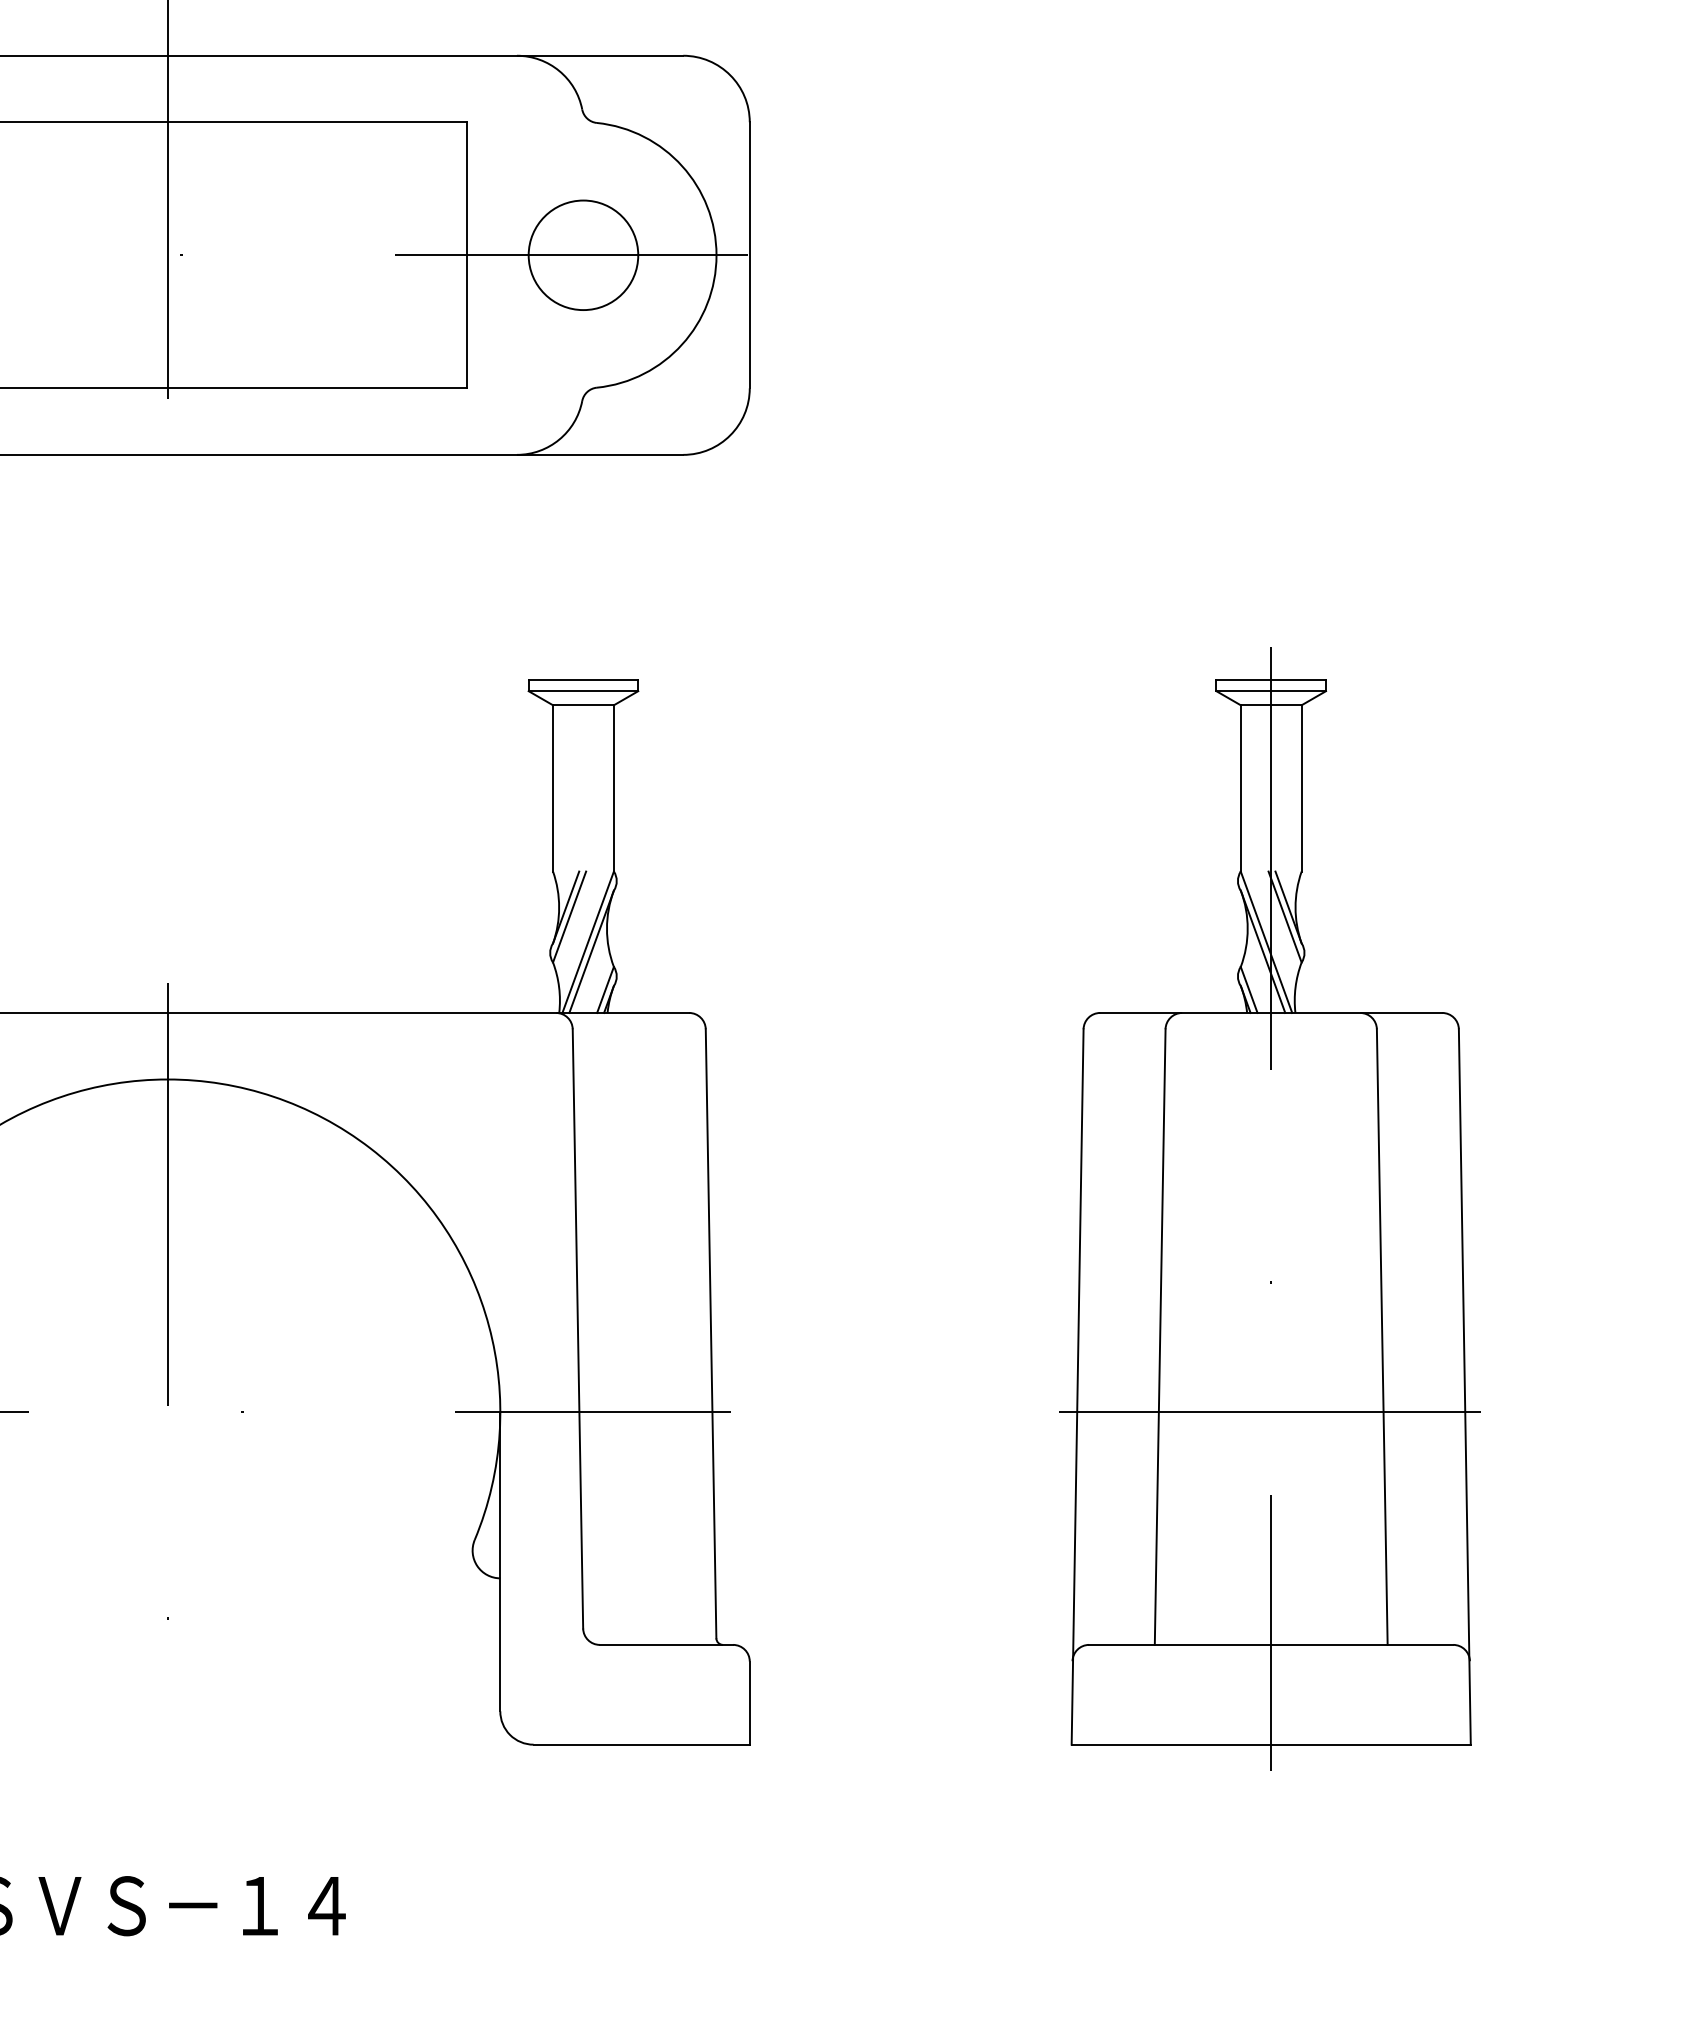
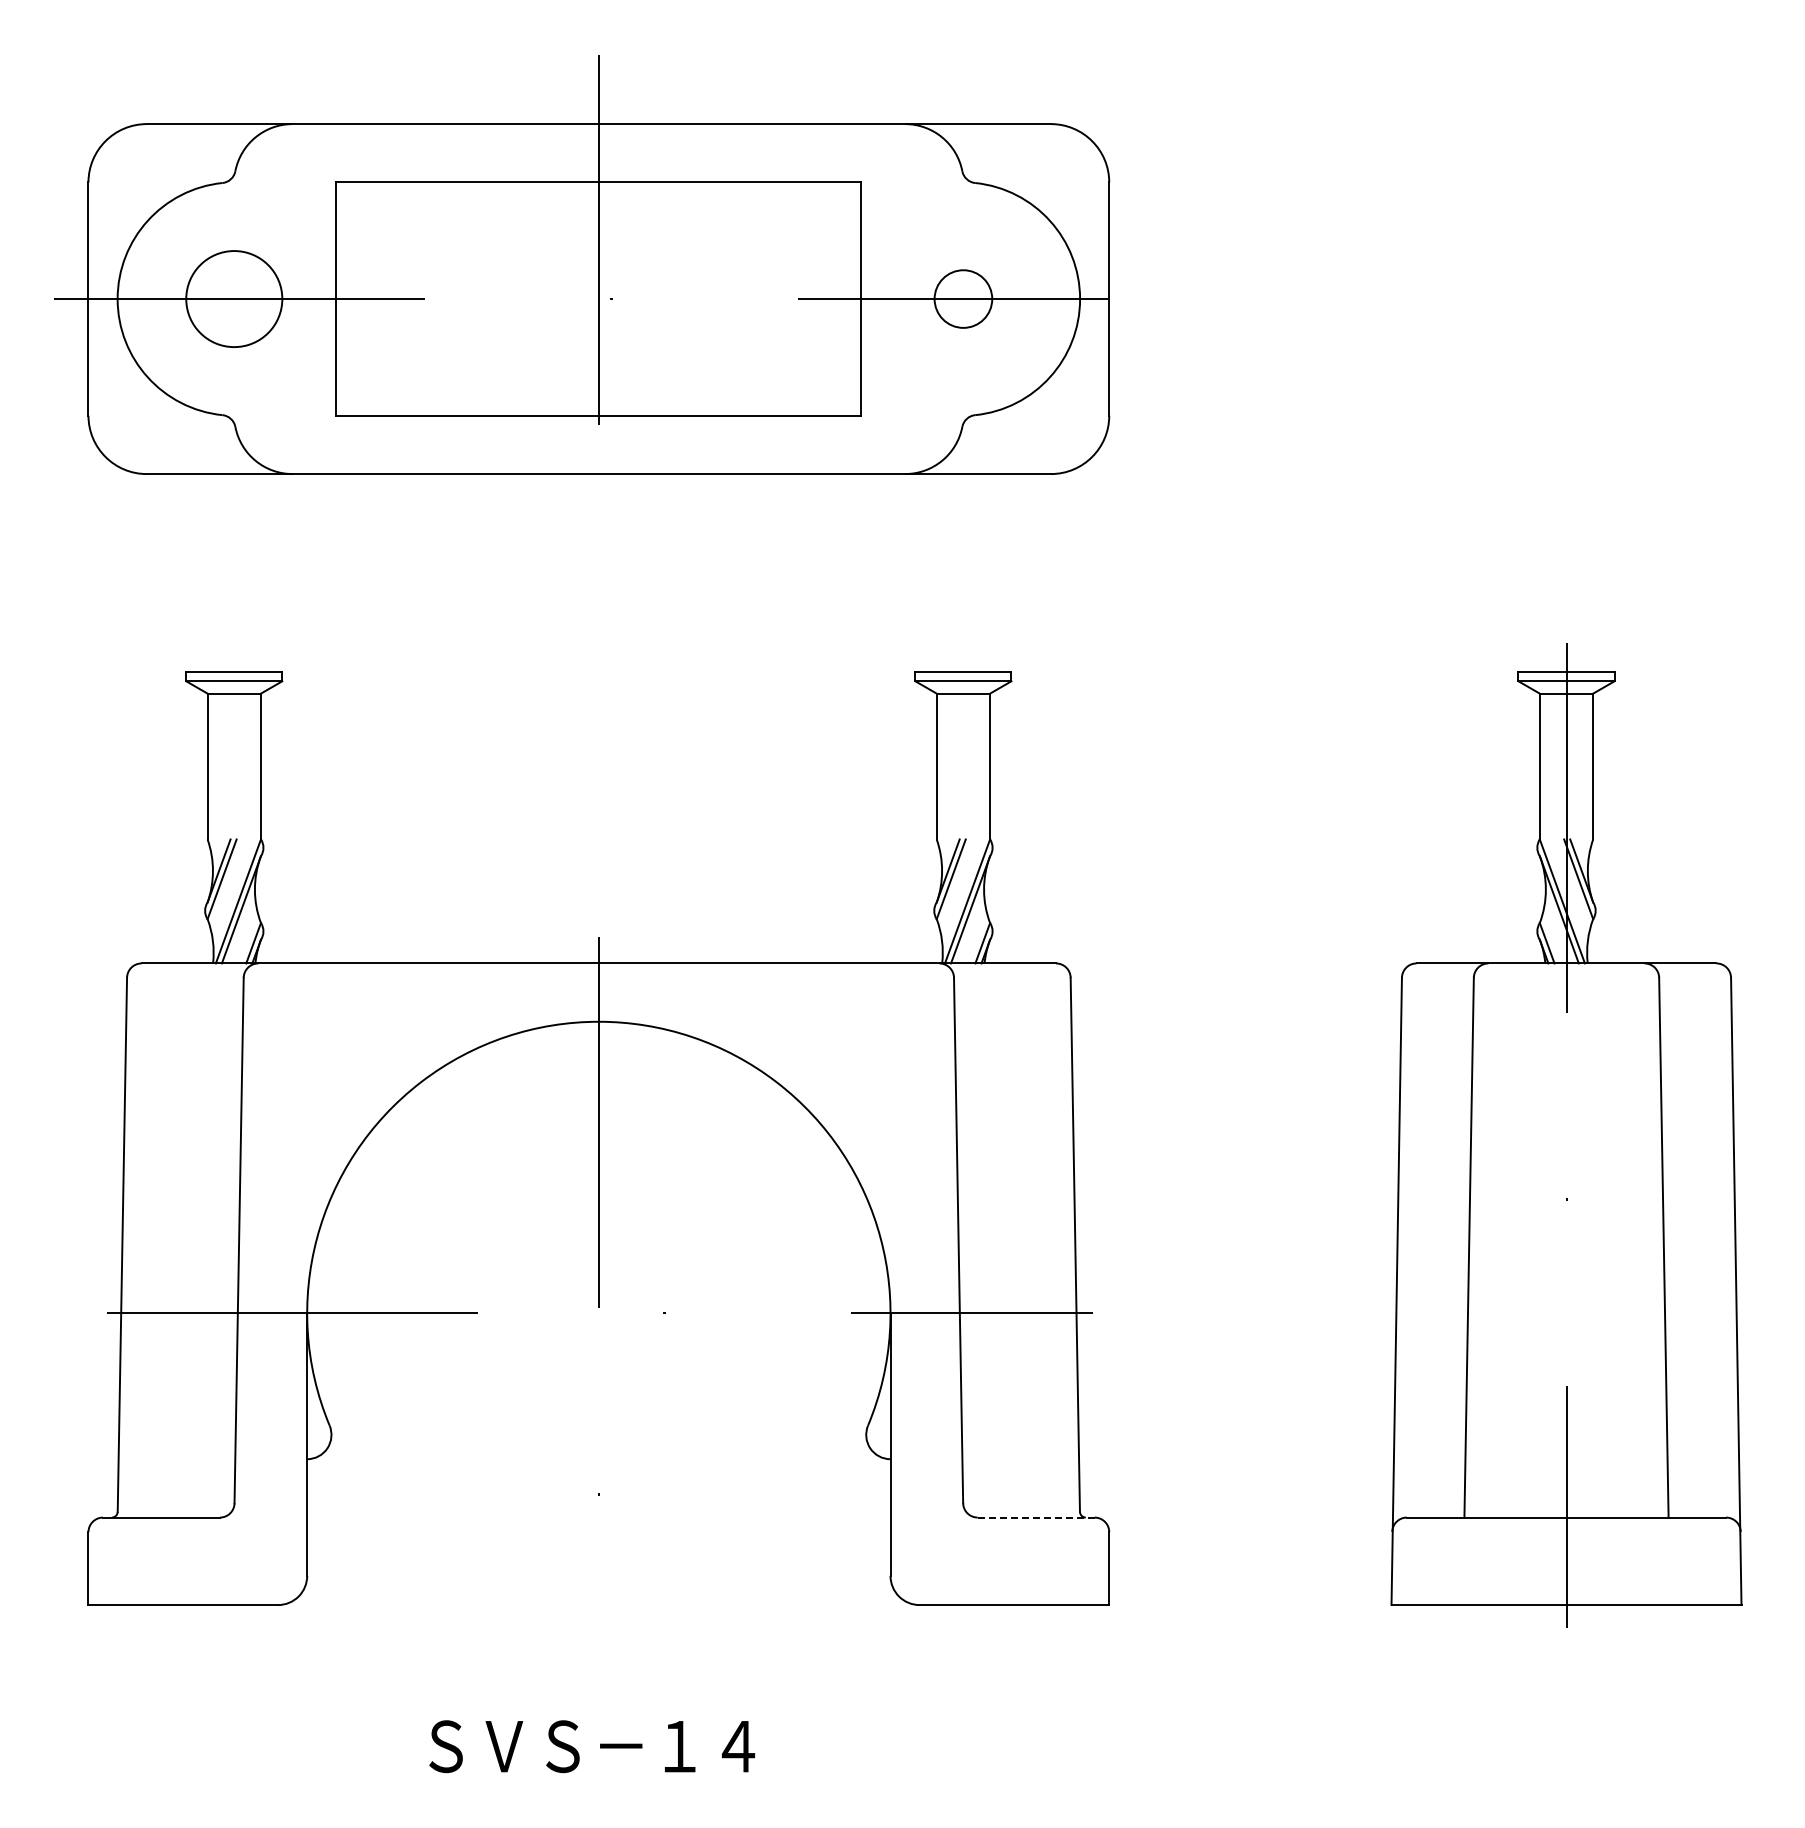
circle: (583, 255) -> (963, 299), size x0.6
line: (1290, 1412) -> (1583, 1313), removed
line: (665, 1644) -> (1035, 1517), solid -> dashed

